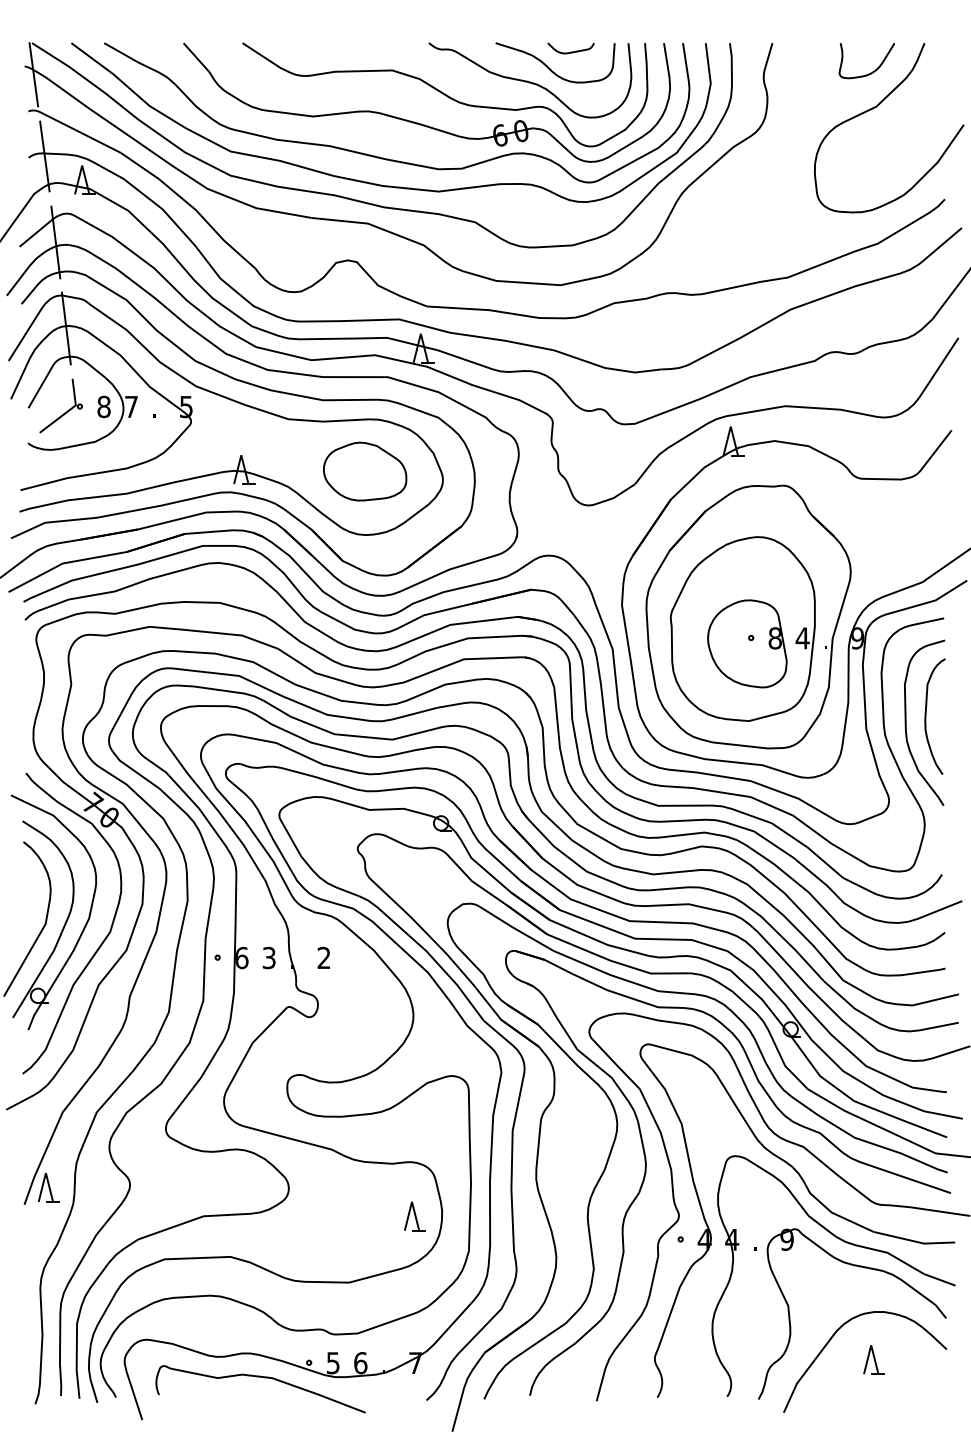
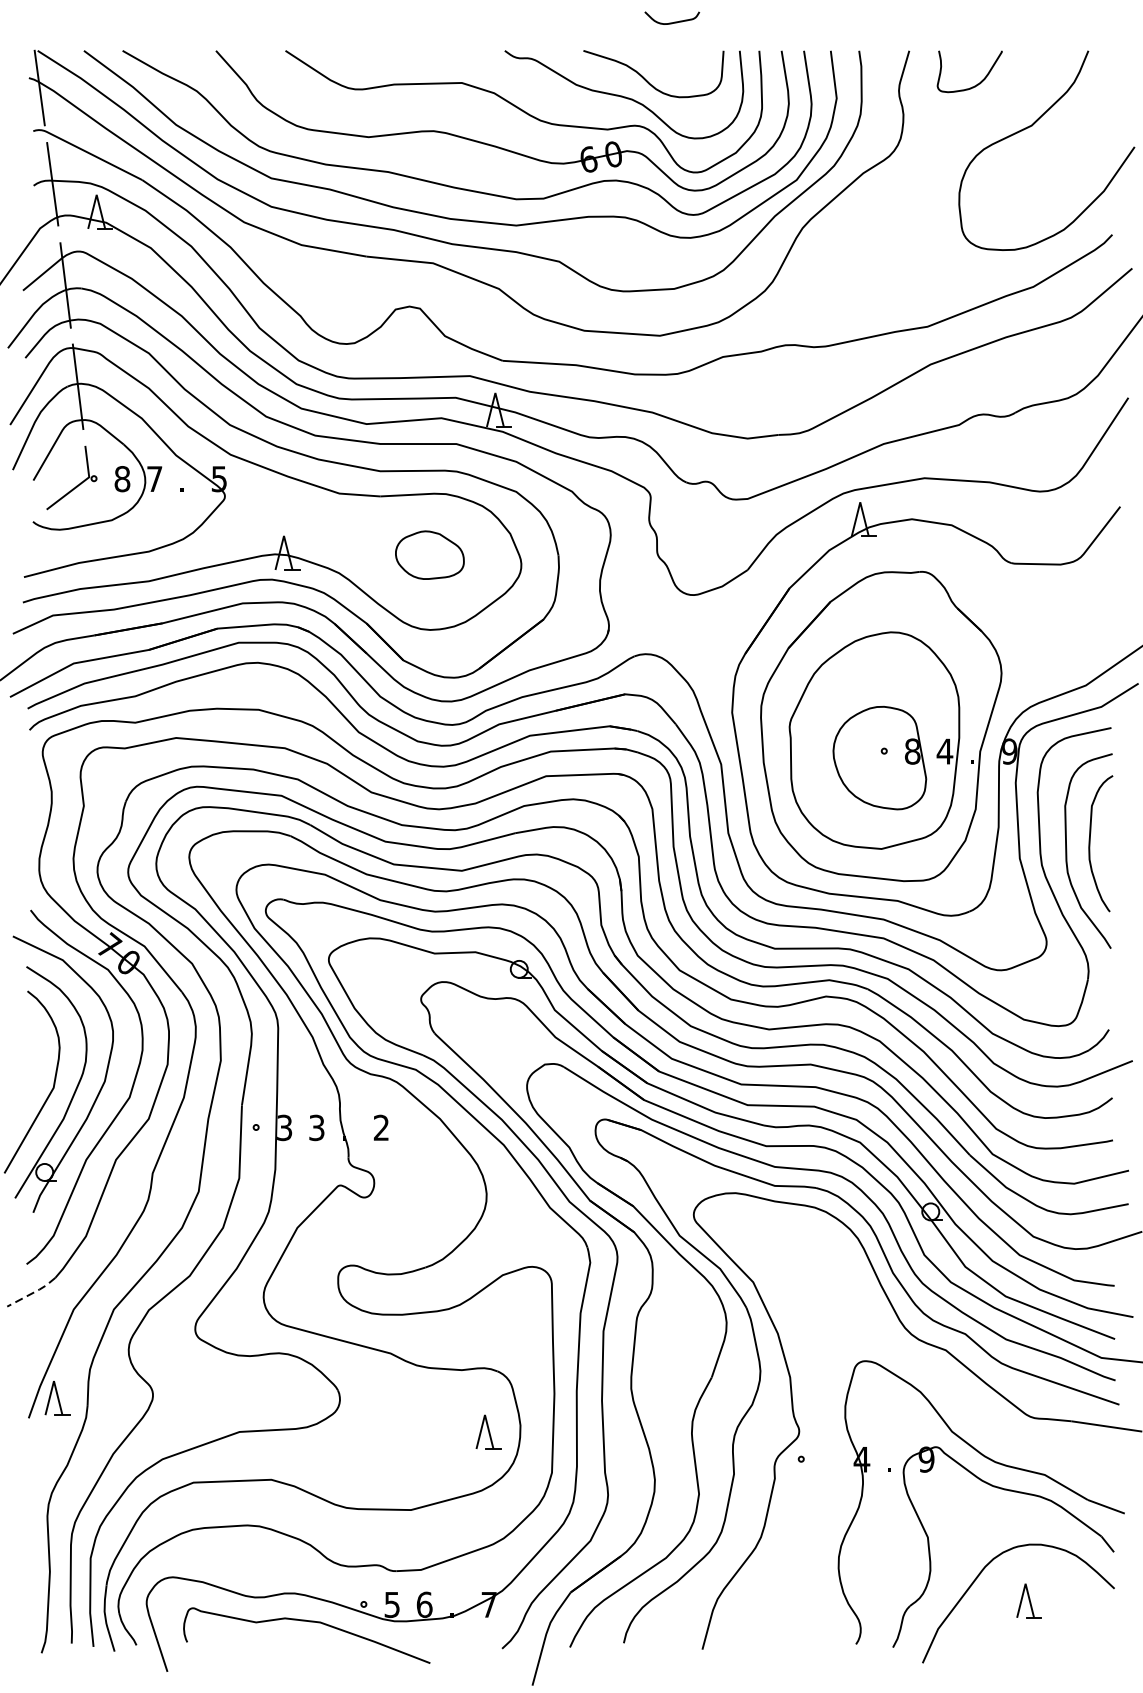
curve: (570, 51) -> (671, 21), moved
curve: (873, 70) -> (977, 83), moved
part: (365, 471) -> (430, 555), size x0.7
text: (241, 957) -> (284, 1127), 6 -> 3
line: (28, 1098) -> (33, 1293), solid -> dashed
part: (816, 1200) -> (961, 1413), removed

